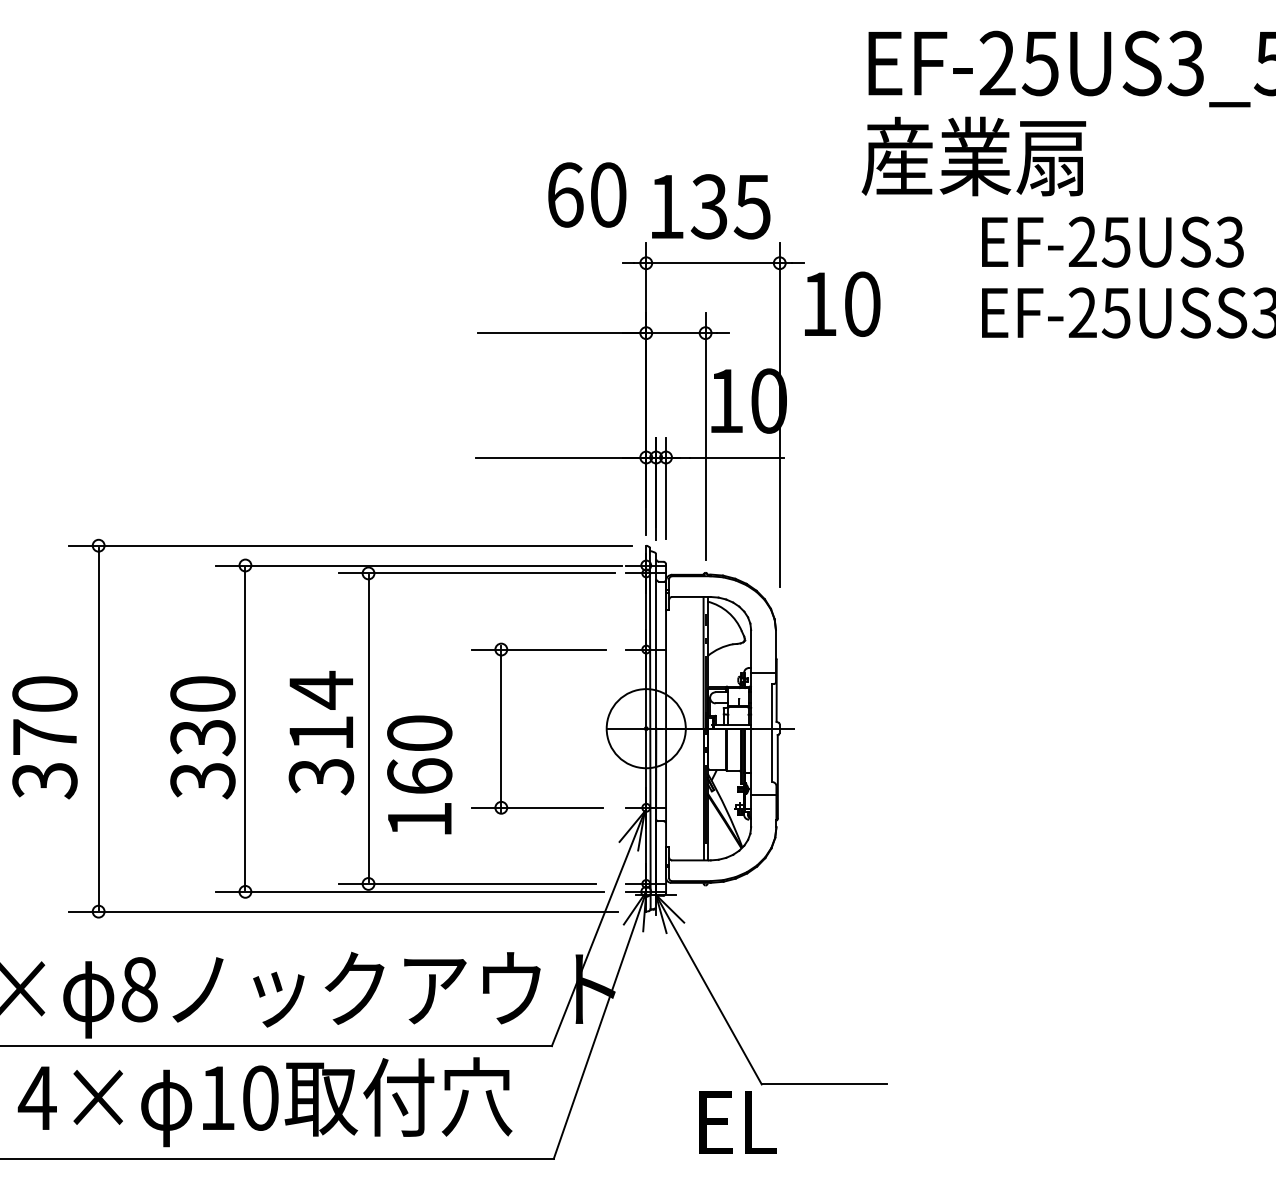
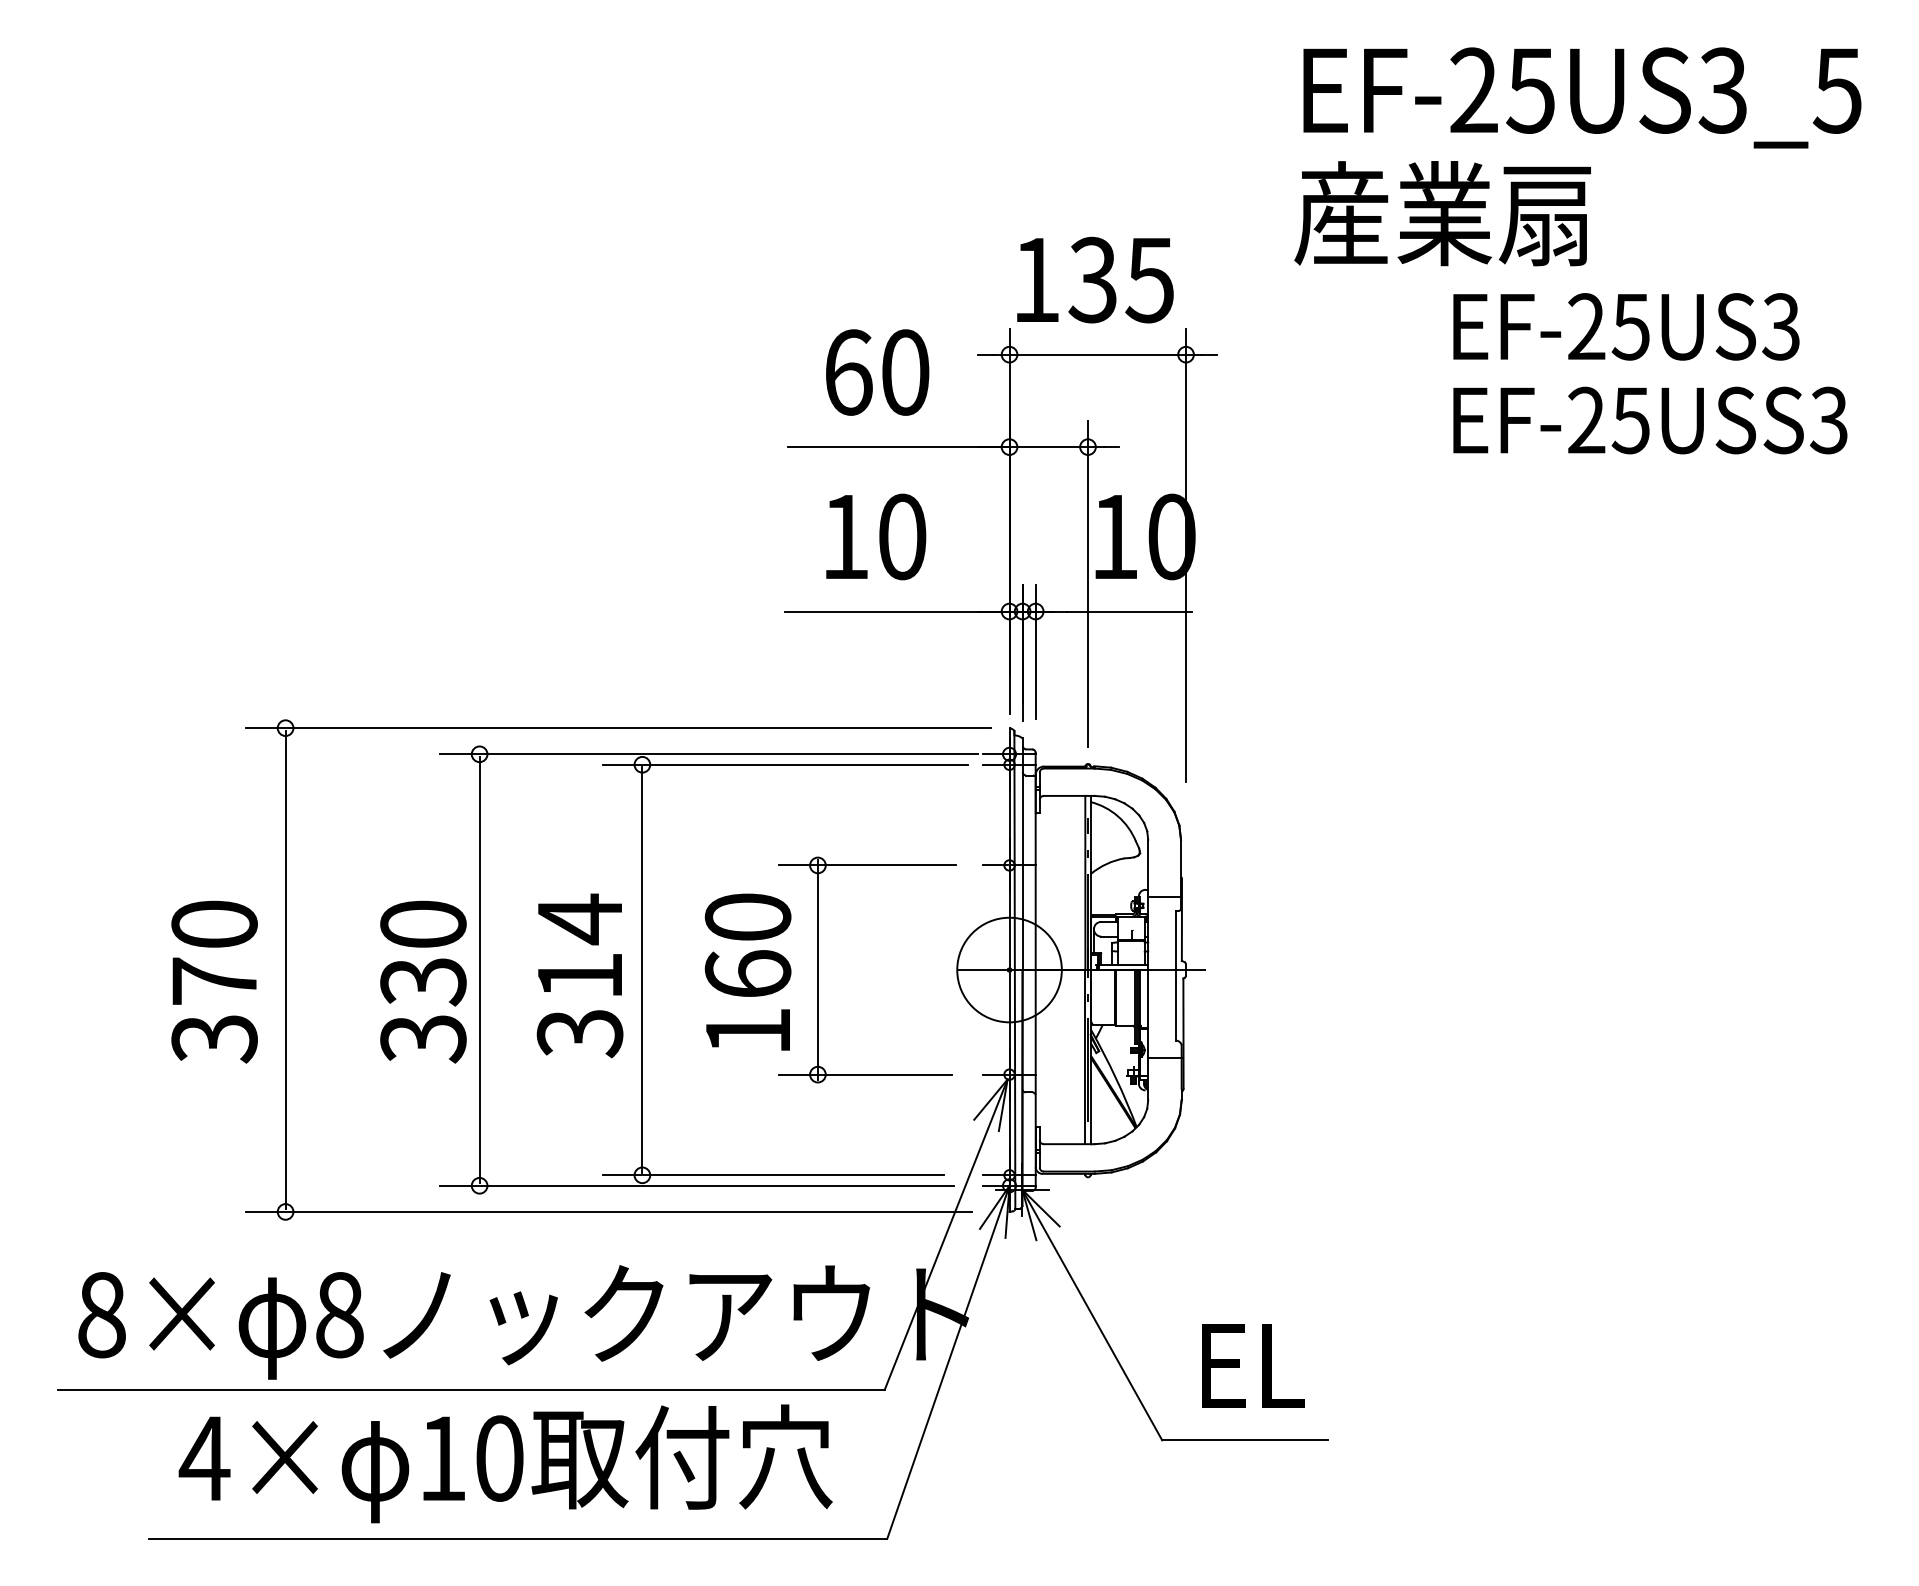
text: (587, 195) -> (877, 372), moved
text: (842, 303) -> (876, 536), moved
text: (419, 774) -> (747, 971), moved
text: (738, 1122) -> (1253, 1365), moved

